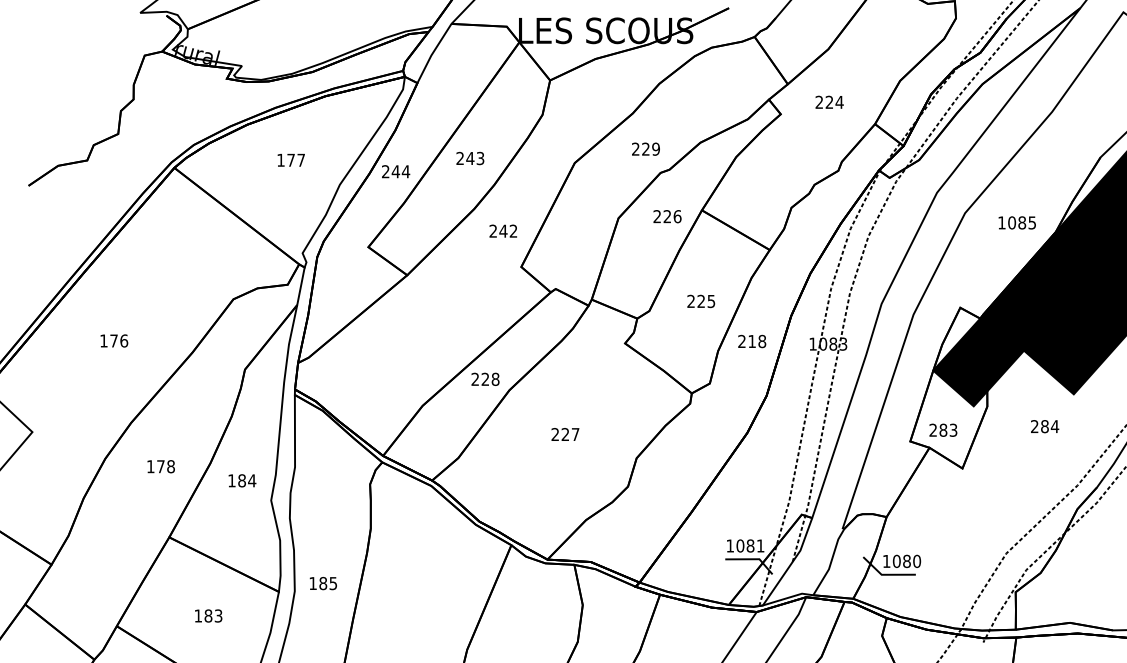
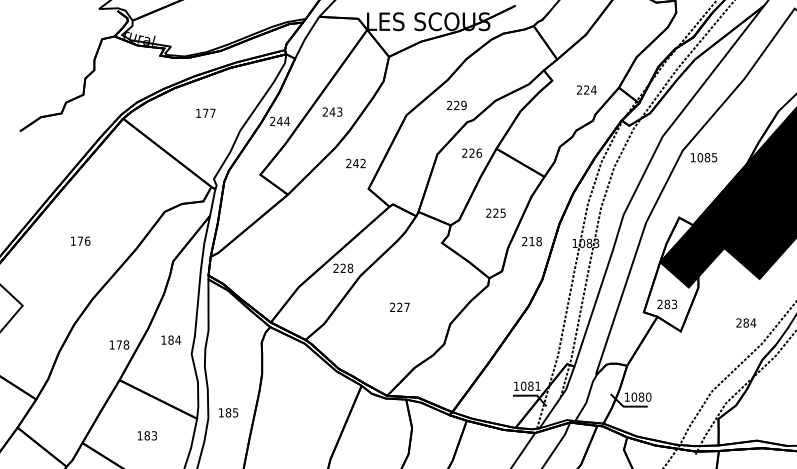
text: (829, 101) -> (586, 89), moved
text: (1016, 222) -> (703, 157), moved
text: (1045, 426) -> (746, 322), moved
text: (160, 466) -> (118, 344), moved

